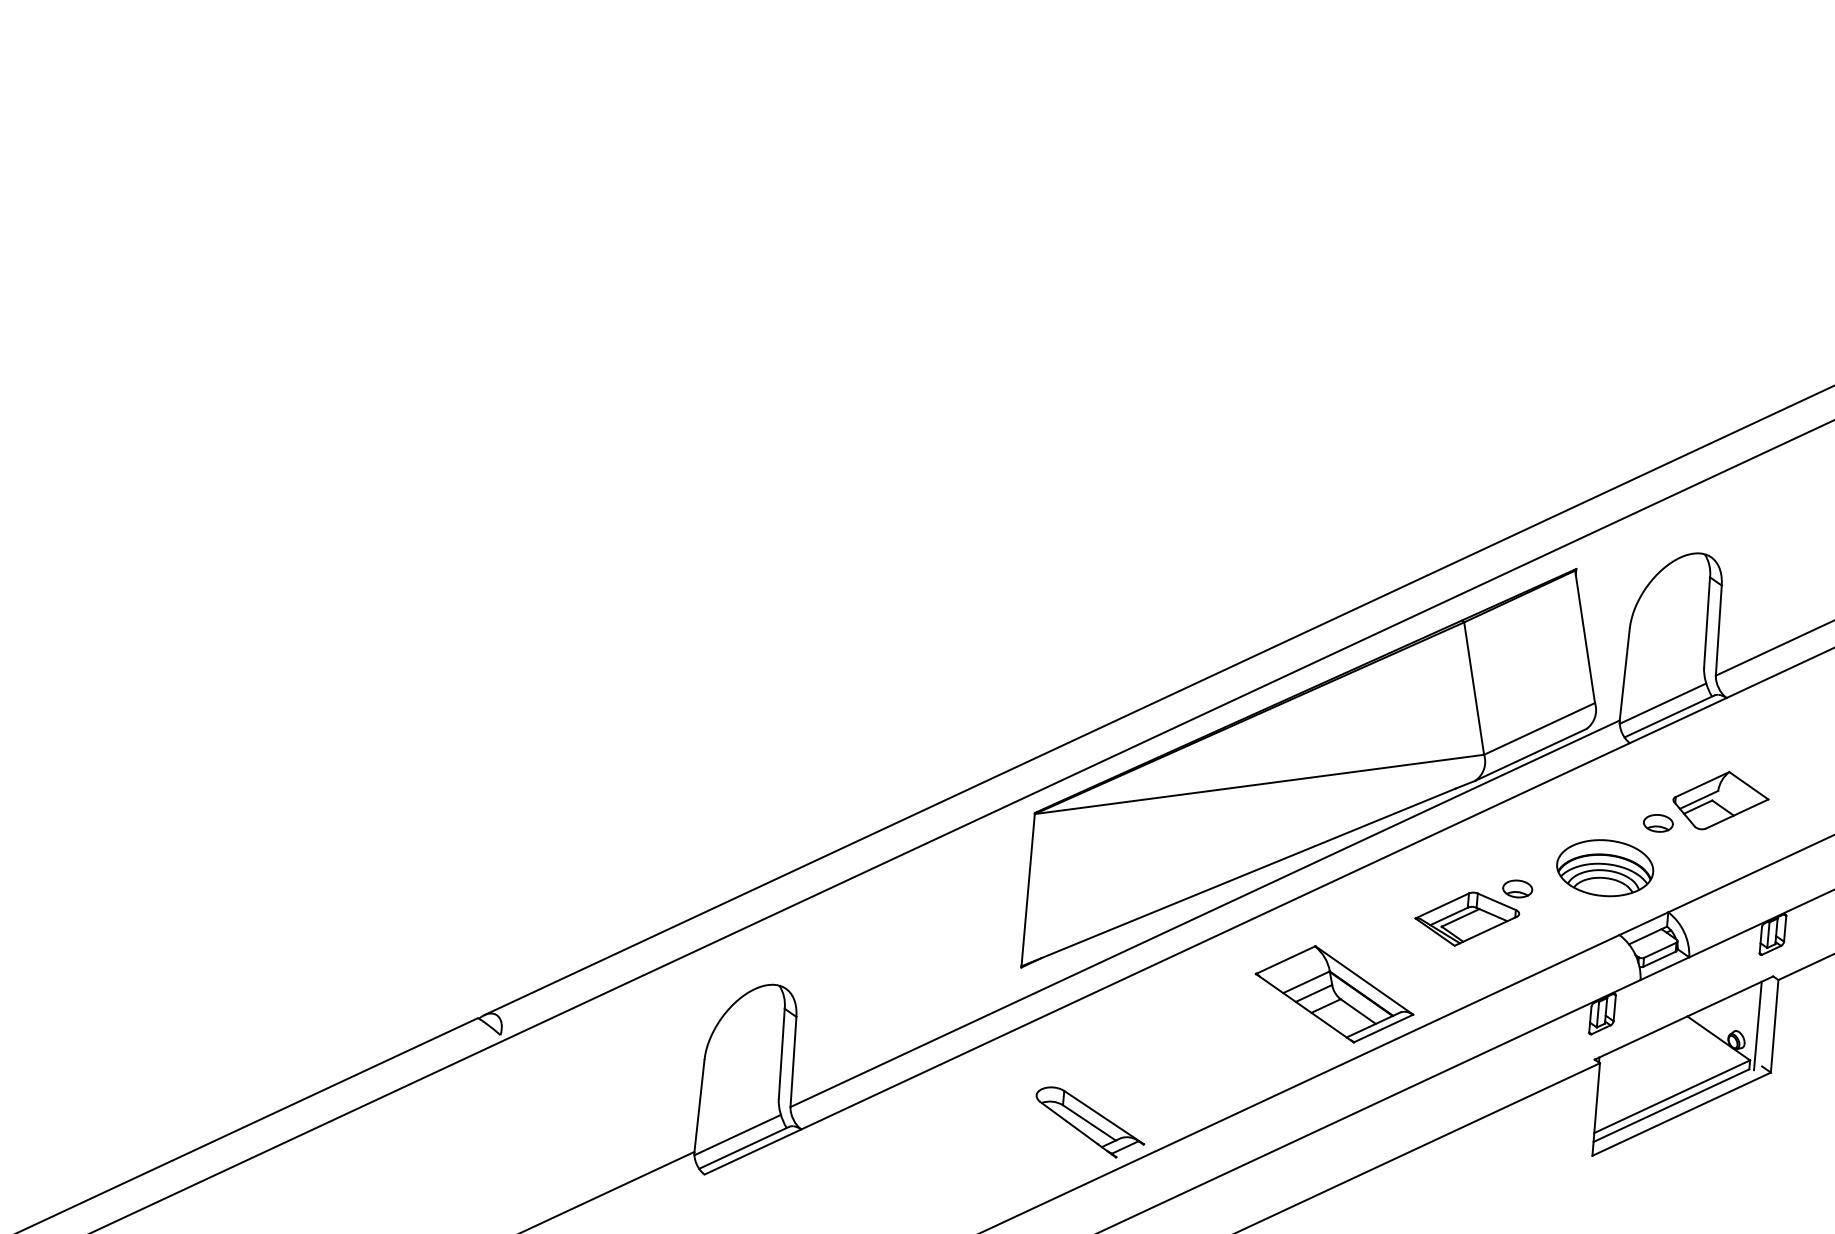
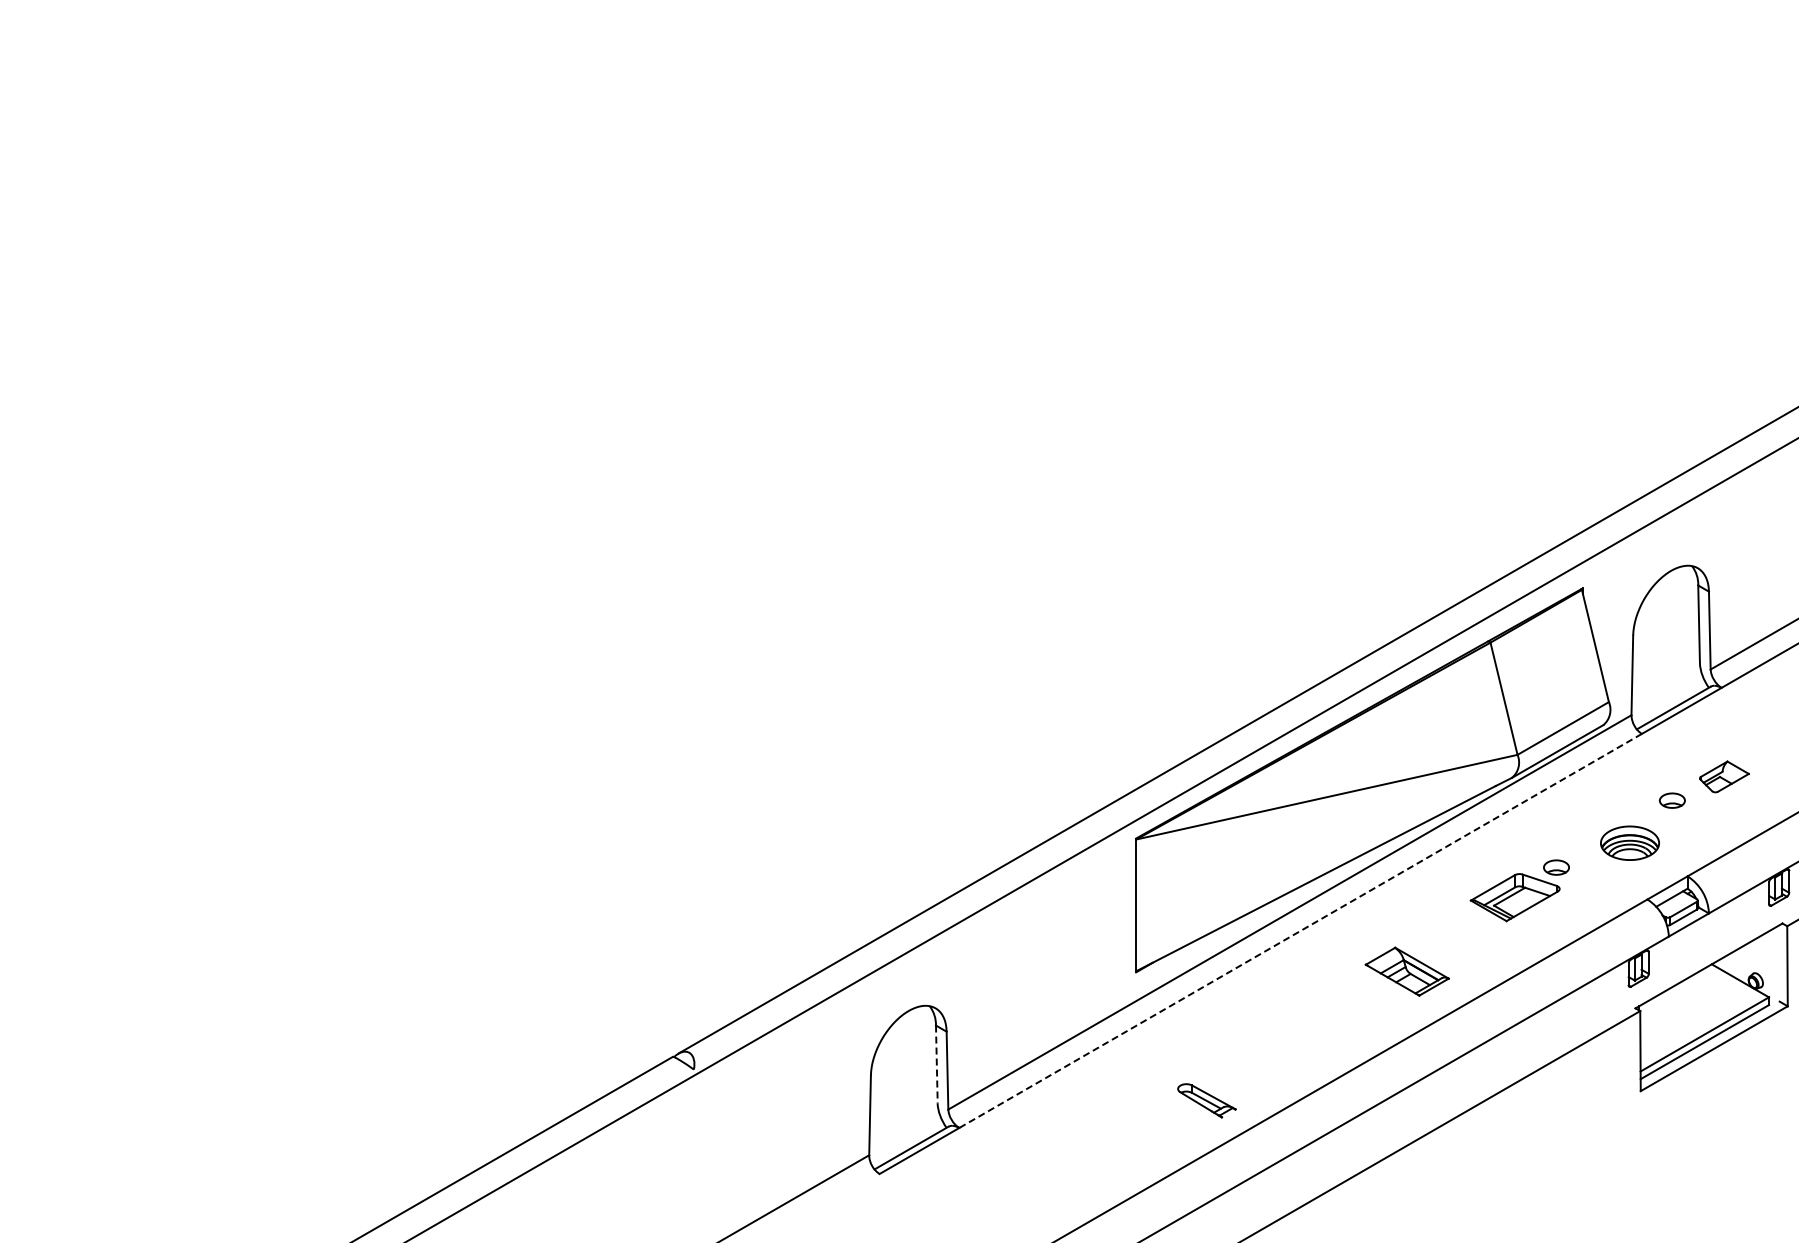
line: (1662, 703) -> (1666, 697), removed
part: (1721, 800) -> (1724, 776), size x0.6
part: (1604, 868) -> (1629, 843), size x0.7
line: (1215, 936) -> (1300, 931), solid -> dashed
part: (1335, 993) -> (1407, 971), size x0.6
line: (1758, 1025) -> (1773, 966), removed
line: (781, 1053) -> (936, 1064), solid -> dashed
part: (1089, 1122) -> (1206, 1100), size x0.6
line: (737, 1134) -> (904, 1137), removed

